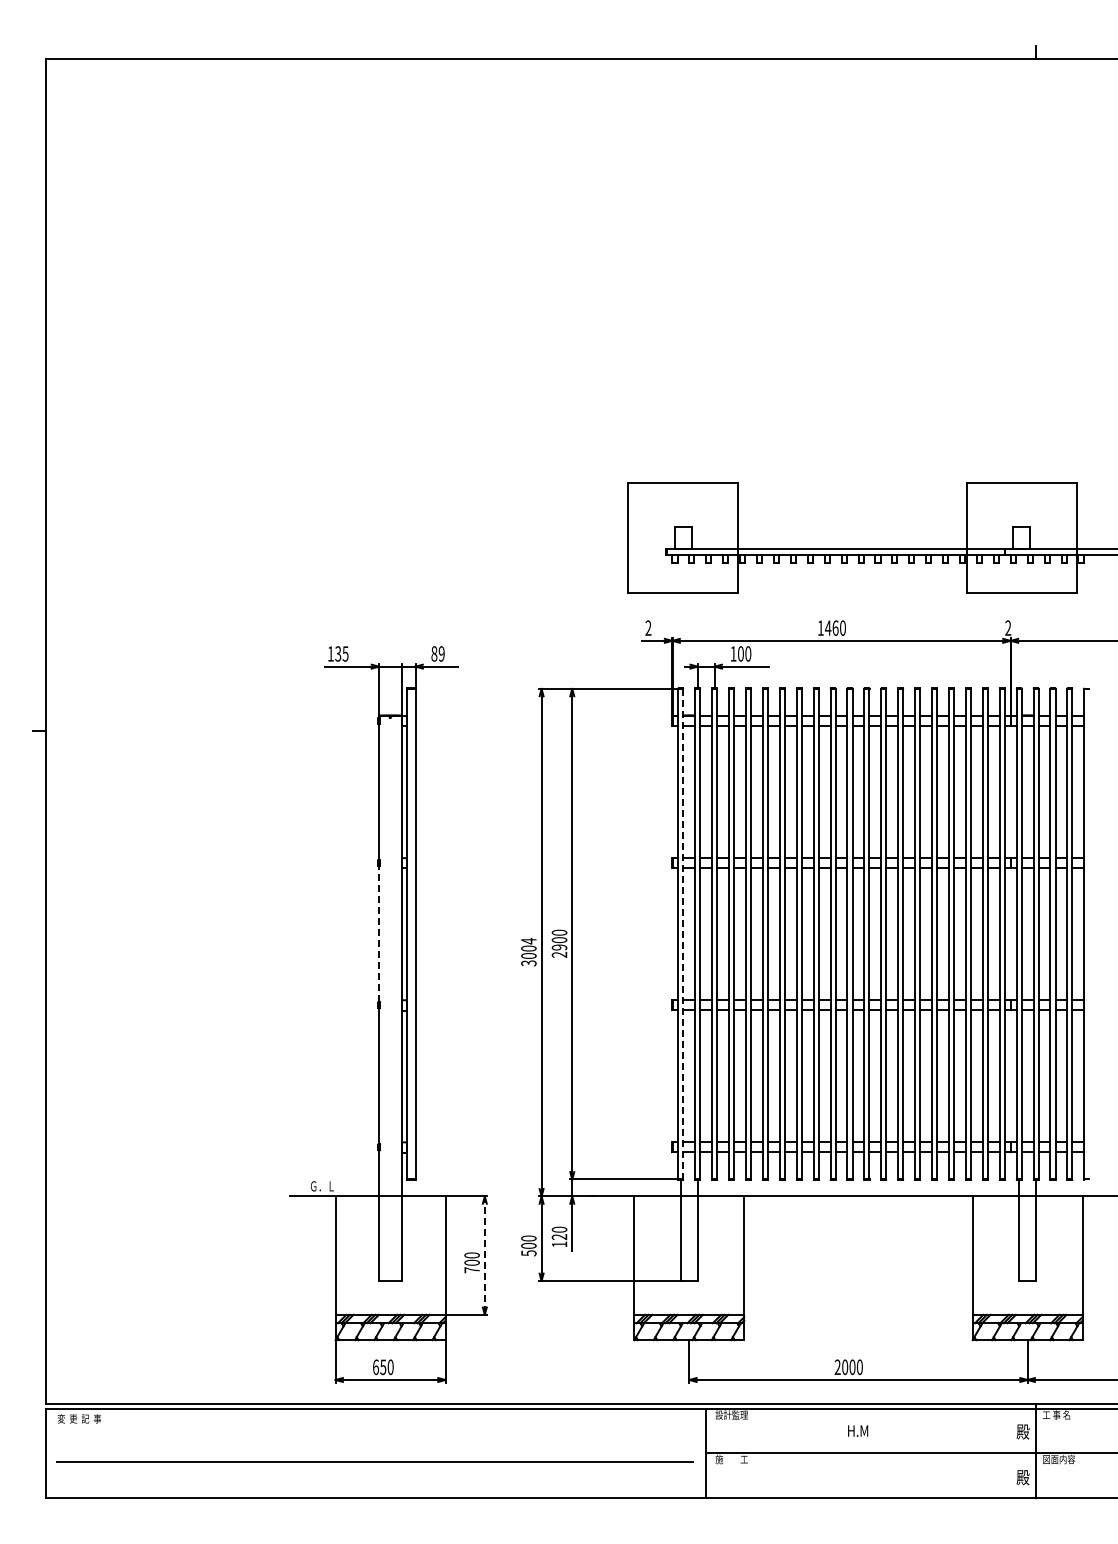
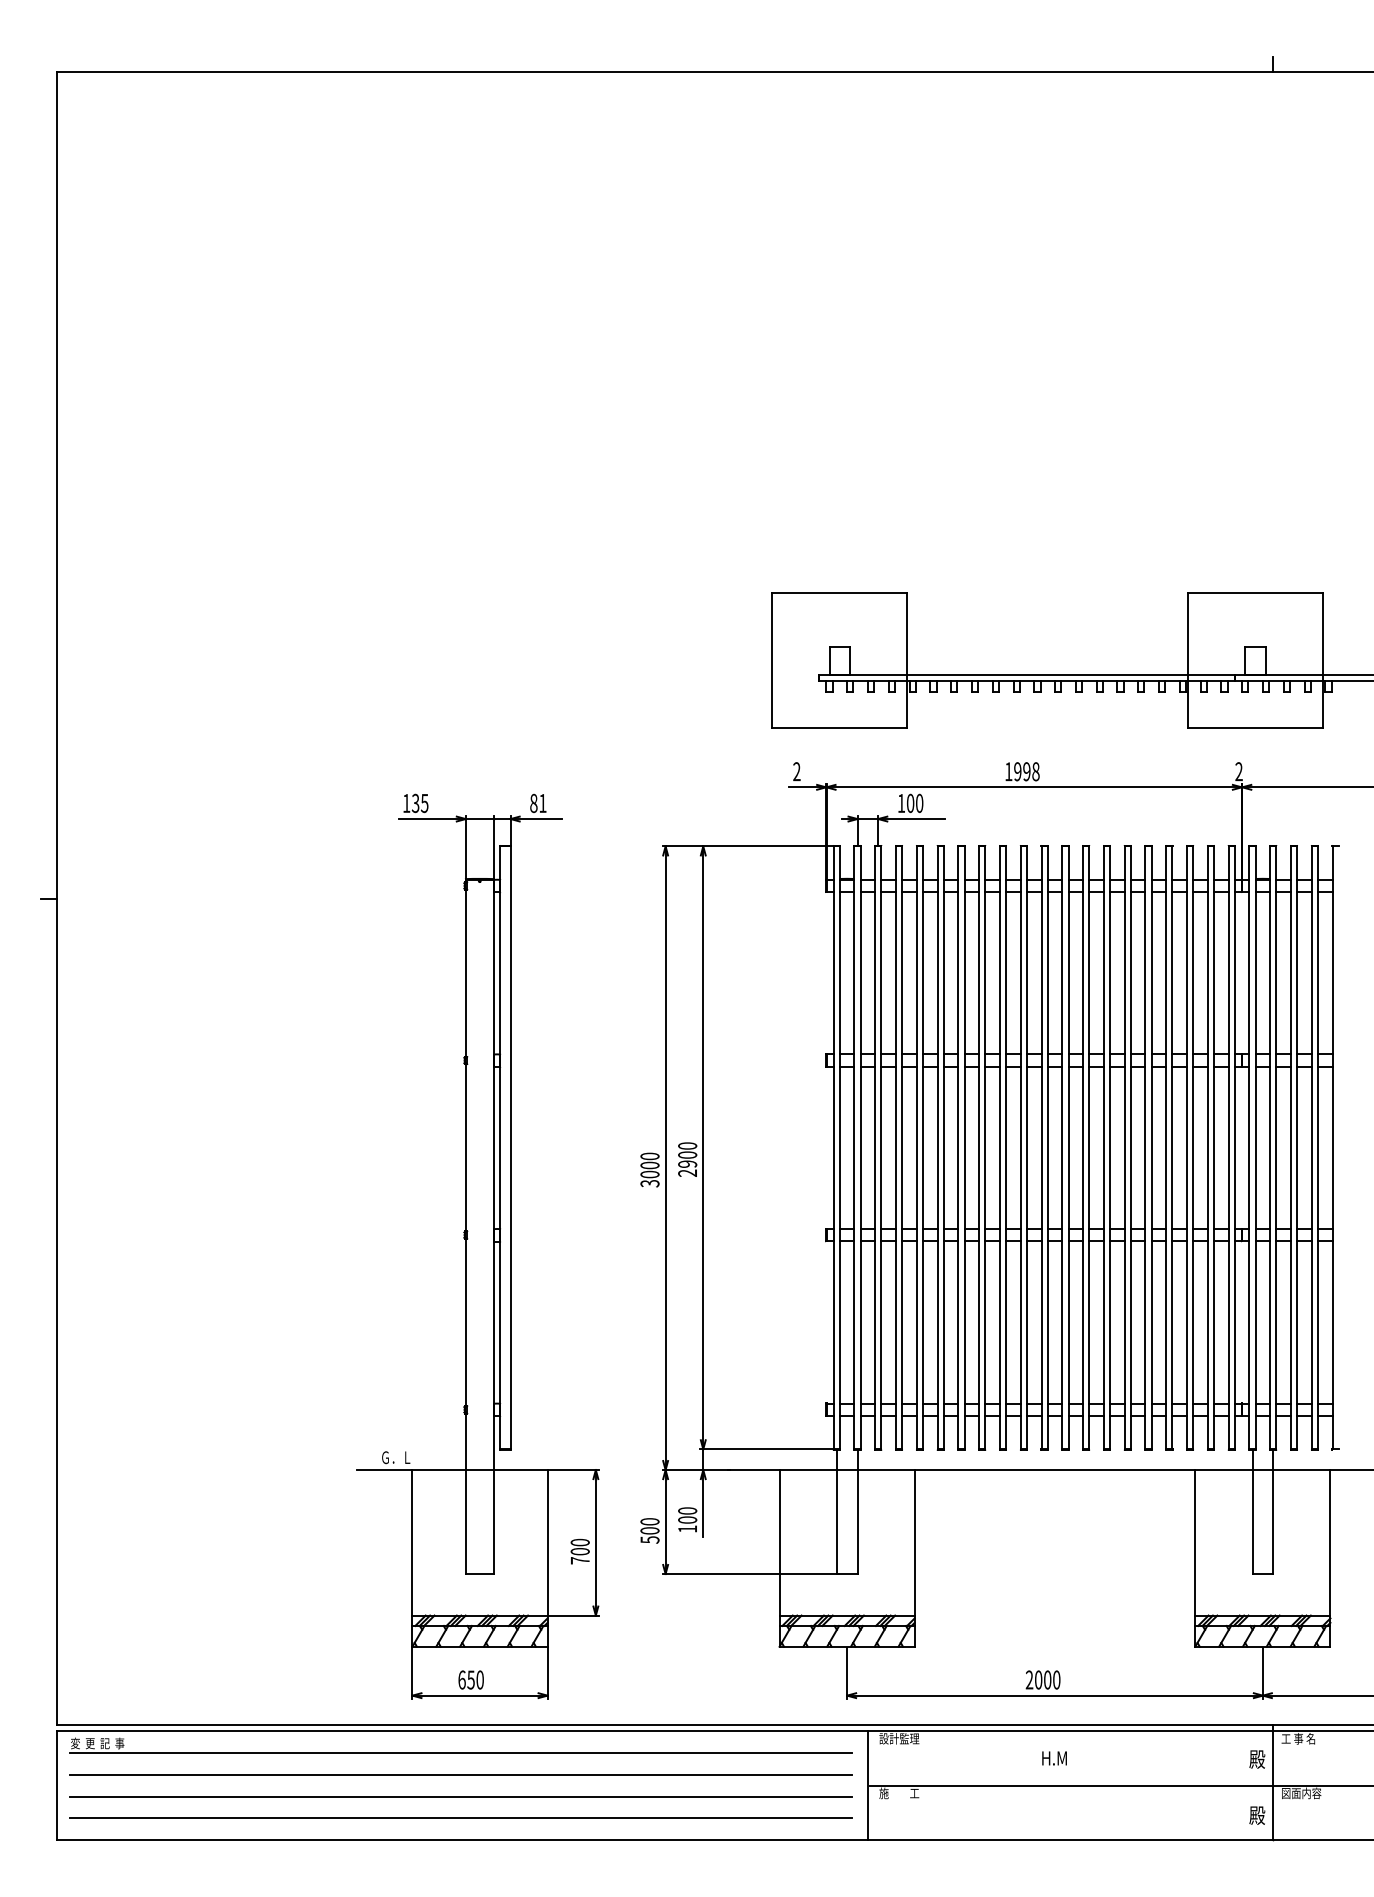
text: (834, 627) -> (1025, 770), 1460 -> 1998
text: (441, 653) -> (542, 802), 89 -> 81
line: (378, 933) -> (465, 1146), dashed -> solid
line: (683, 934) -> (839, 1148), dashed -> solid
text: (528, 941) -> (649, 1156), 3004 -> 3000
text: (559, 1237) -> (687, 1520), 120 -> 100
line: (484, 1256) -> (595, 1543), dashed -> solid
line: (374, 1426) -> (460, 1752), added
line: (374, 1444) -> (460, 1774), added
line: (374, 1479) -> (460, 1817), added

